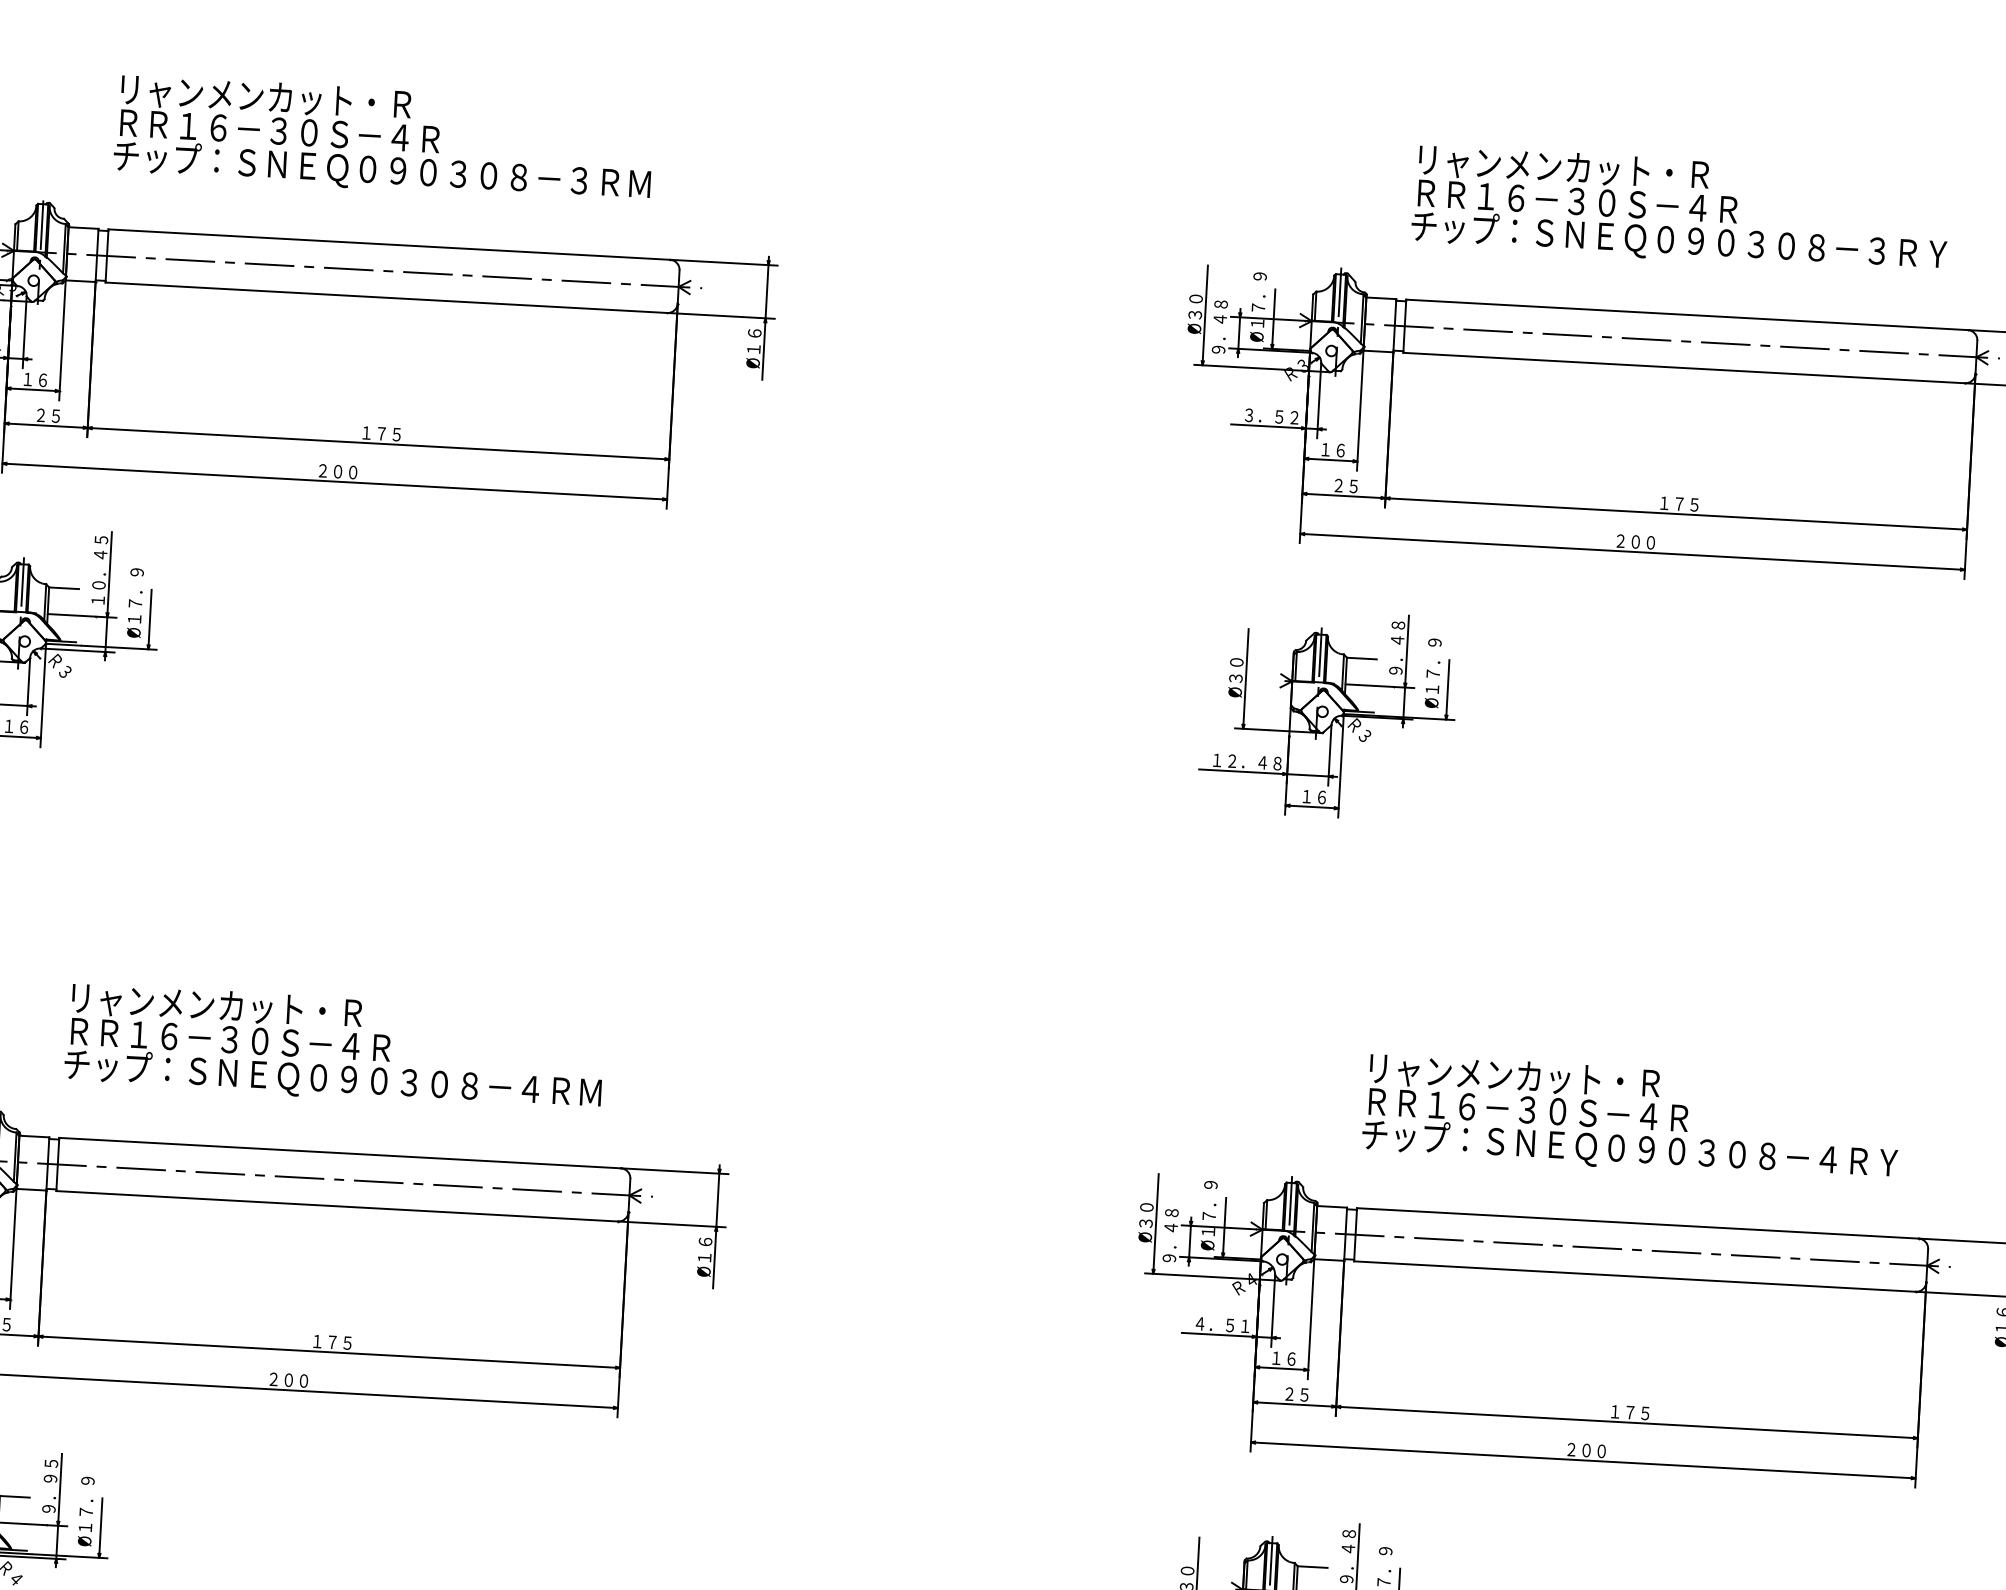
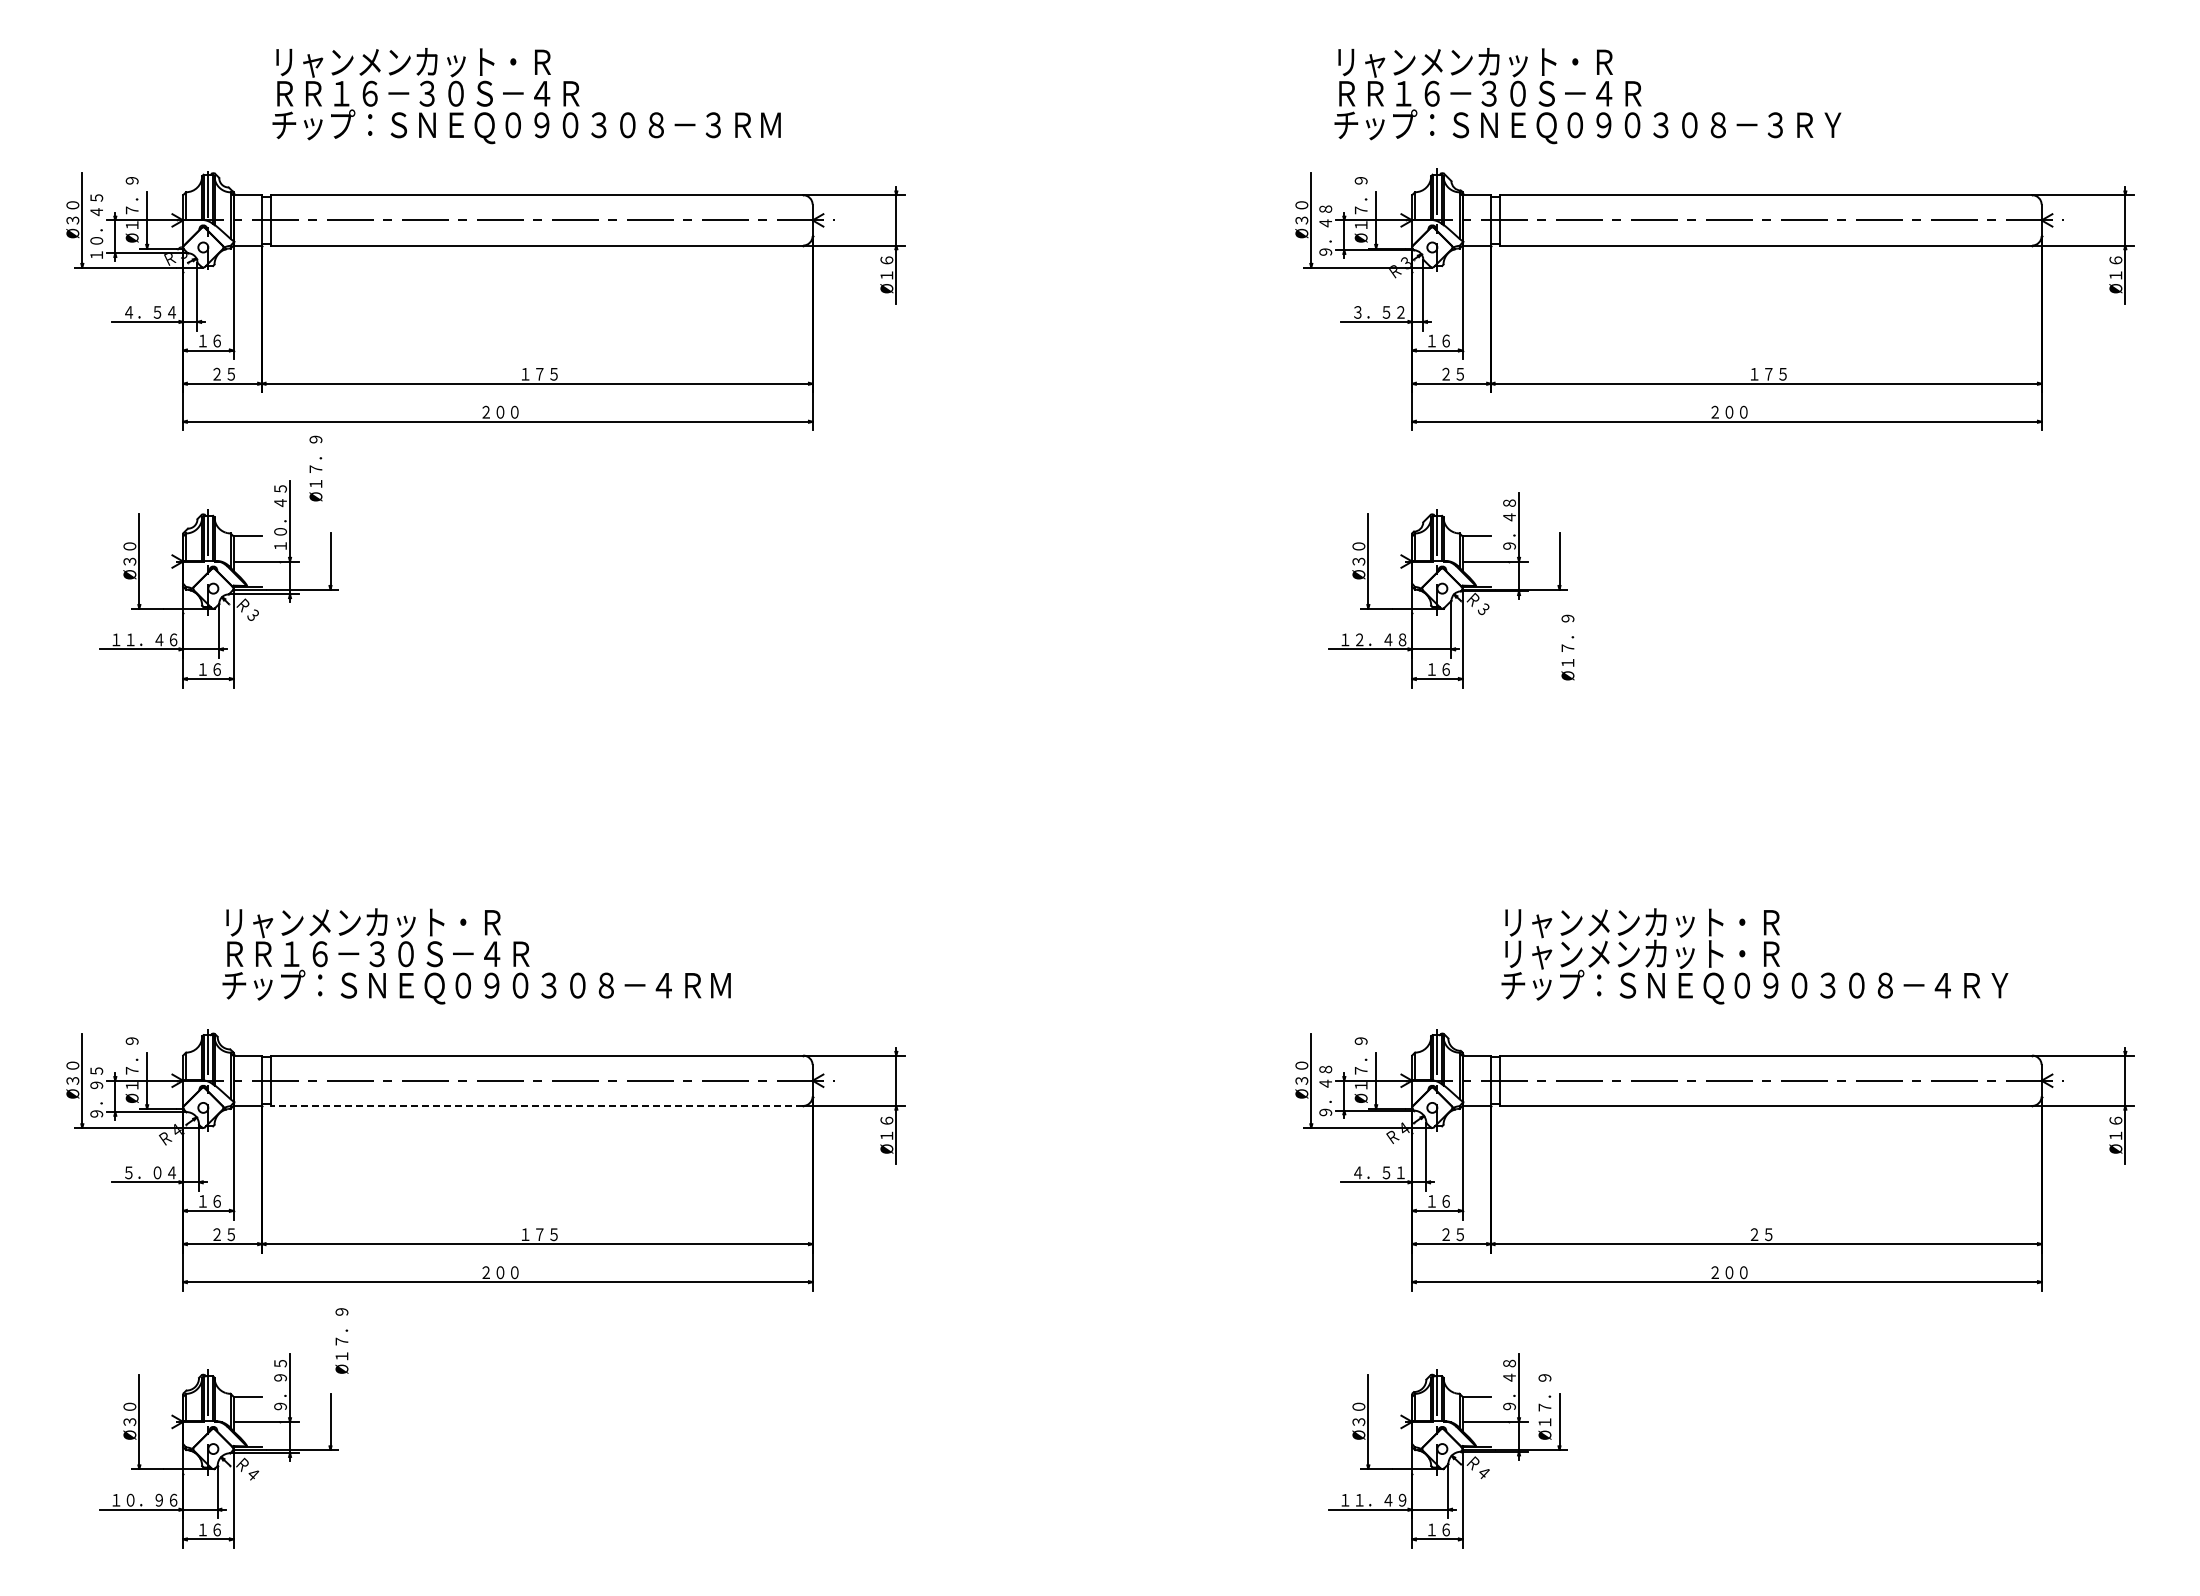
text: (1680, 209) -> (1587, 96), moved
text: (135, 602) -> (315, 468), moved
text: (1432, 673) -> (1567, 647), moved
text: (334, 1047) -> (476, 956), moved
text: (1527, 1110) -> (1656, 954), ＲＲ１６－３０Ｓ－４Ｒ -> リャンメンカット・Ｒ
line: (337, 1205) -> (537, 1105), solid -> dashed
text: (1630, 1412) -> (1768, 1234), １７５ -> ２５
text: (85, 1510) -> (341, 1340), moved

